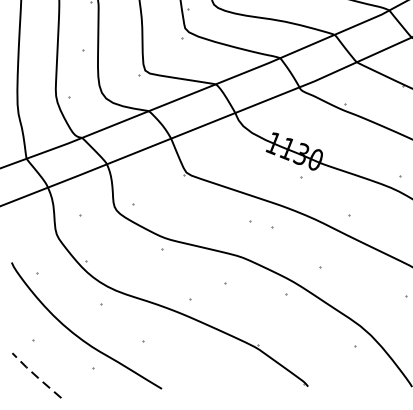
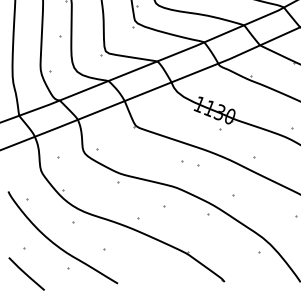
line: (36, 376) -> (26, 274), dashed -> solid

